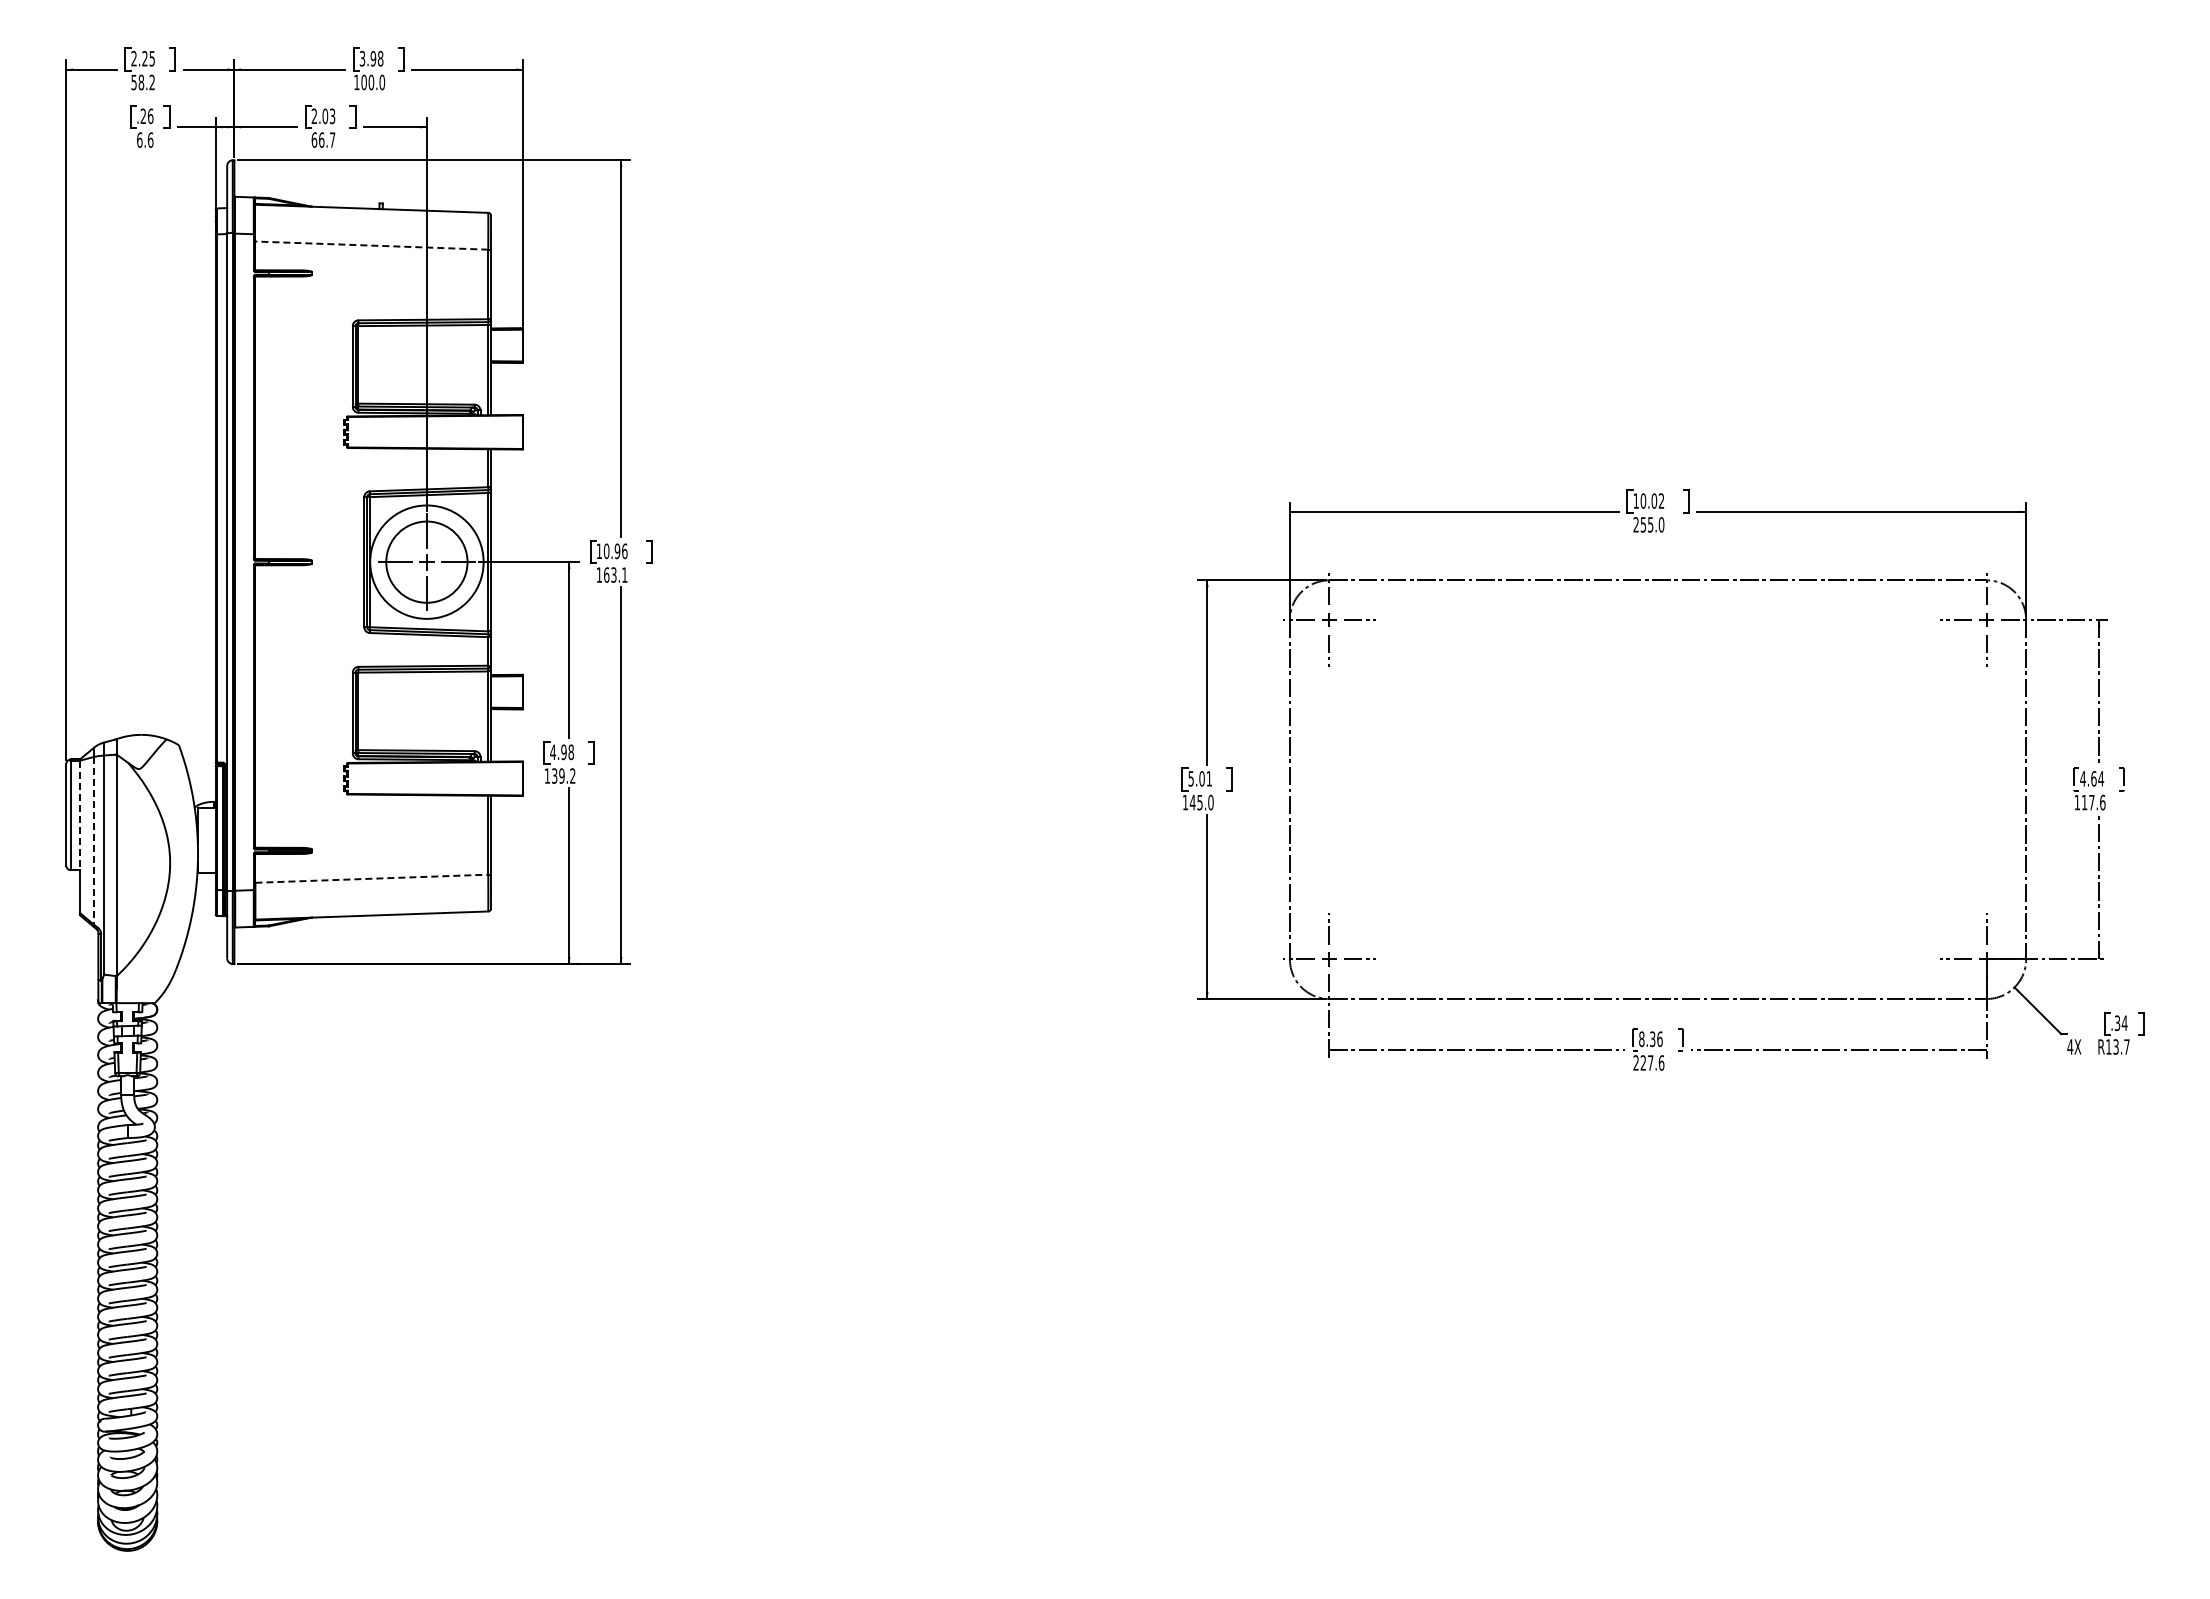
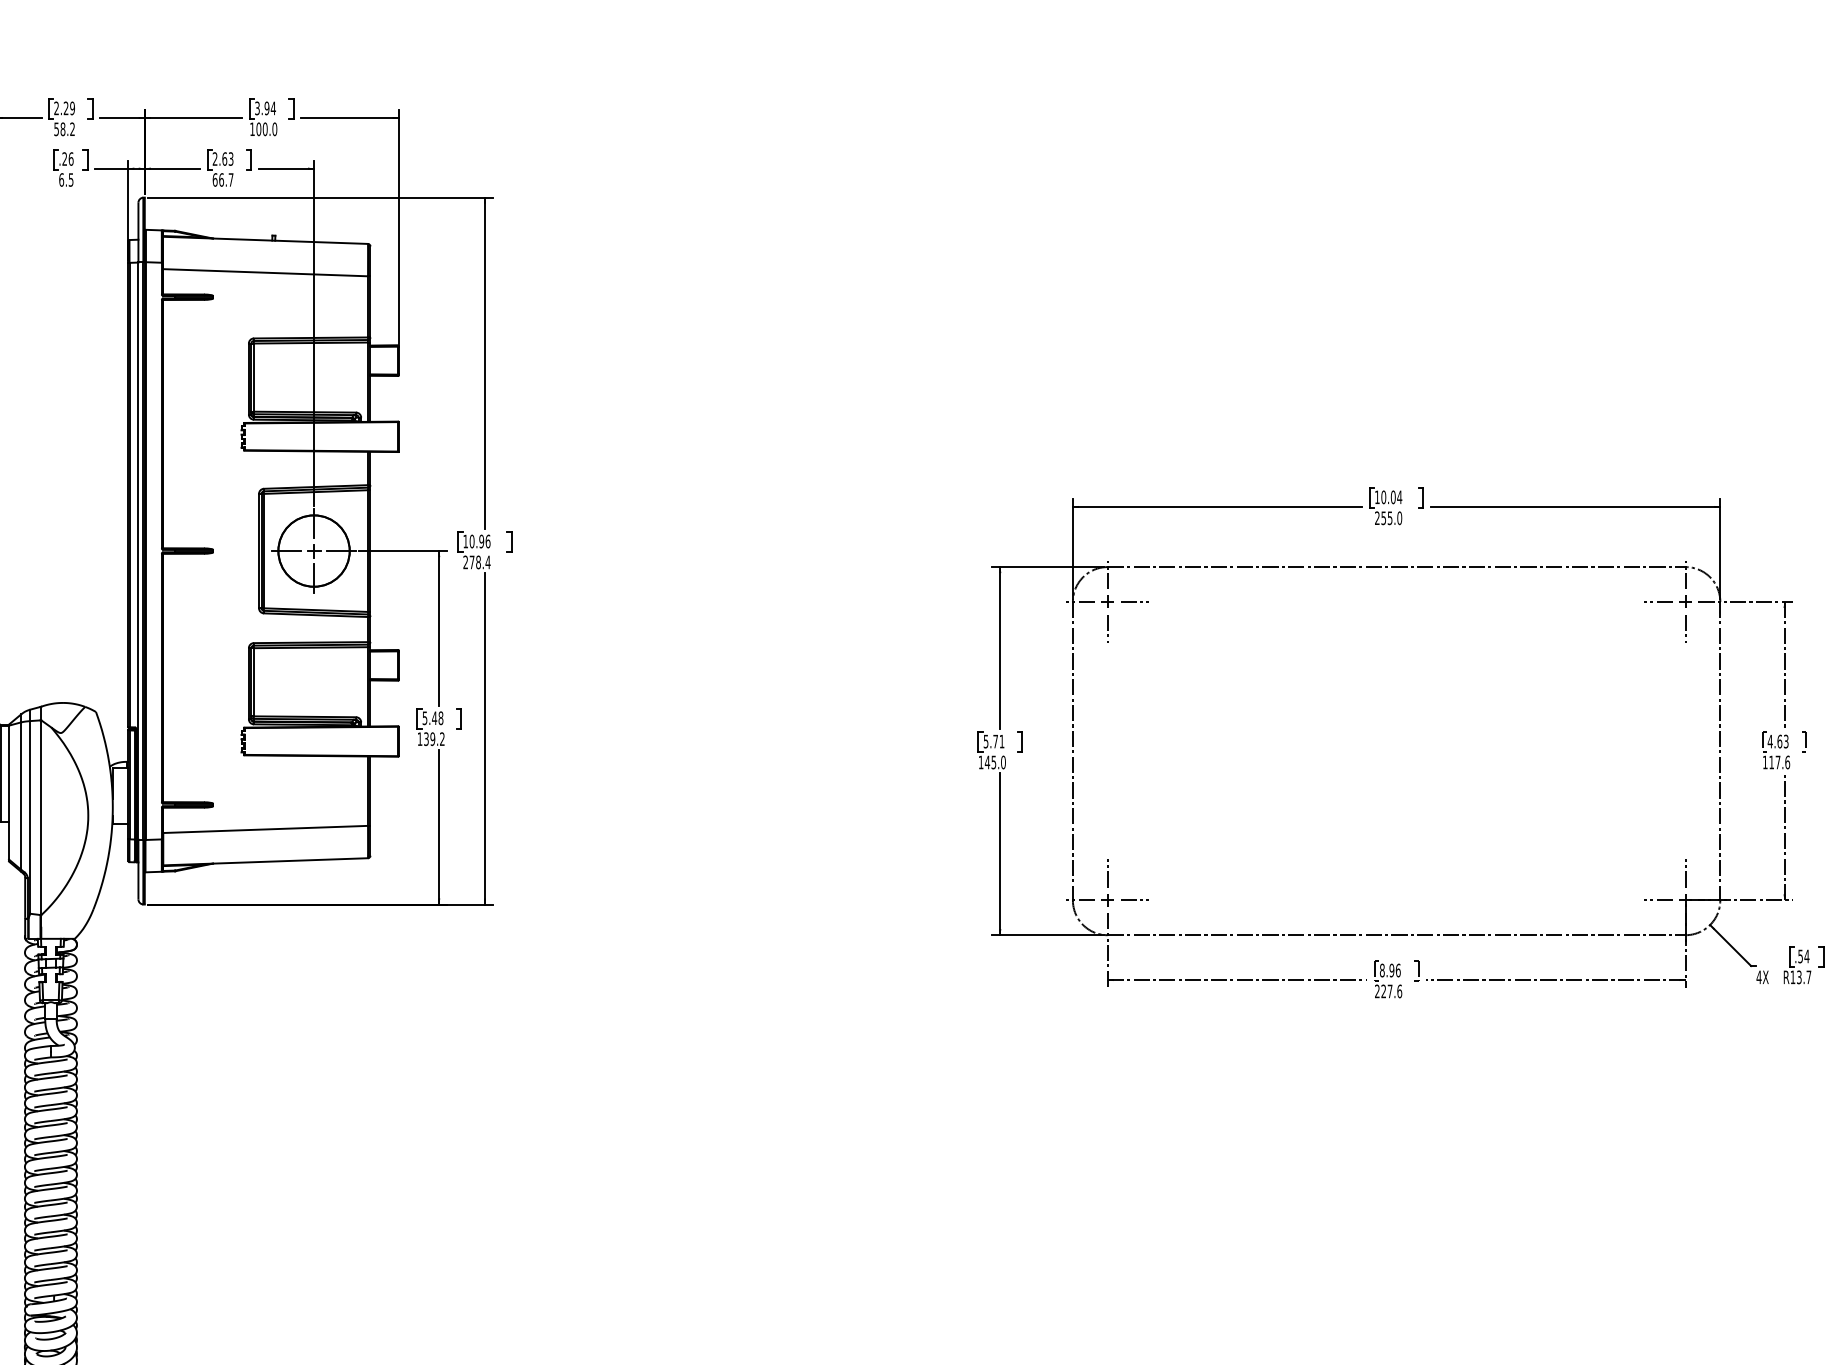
text: (152, 58) -> (72, 108), 2.25 -> 2.29
text: (380, 58) -> (273, 108), 3.98 -> 3.94
text: (325, 115) -> (224, 158), 2.03 -> 2.63
text: (150, 139) -> (71, 179), 6.6 -> 6.5
line: (371, 245) -> (265, 272), dashed -> solid
text: (1661, 500) -> (1399, 496), 10.02 -> 10.04
circle: (426, 561) -> (313, 550), size x0.71
text: (611, 574) -> (476, 561), 163.1 -> 278.4
text: (558, 752) -> (429, 718), 4.98 -> 5.48
text: (1201, 778) -> (995, 741), 5.01 -> 5.71
text: (2101, 778) -> (1786, 741), 4.64 -> 4.63
line: (80, 815) -> (9, 773), dashed -> solid
line: (93, 840) -> (20, 795), dashed -> solid
line: (372, 878) -> (266, 829), dashed -> solid
text: (2117, 1022) -> (1800, 955), .34 -> .54
text: (1652, 1038) -> (1391, 969), 8.36 -> 8.96

